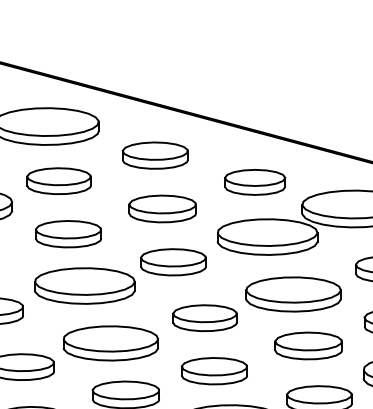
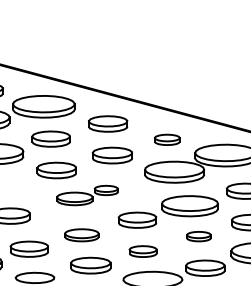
part: (255, 181) -> (167, 139), size x0.7
part: (120, 276) -> (87, 195), size x0.6
part: (110, 343) -> (81, 235), size x0.6
part: (307, 345) -> (198, 236), size x0.6
part: (213, 370) -> (142, 251), size x0.7

